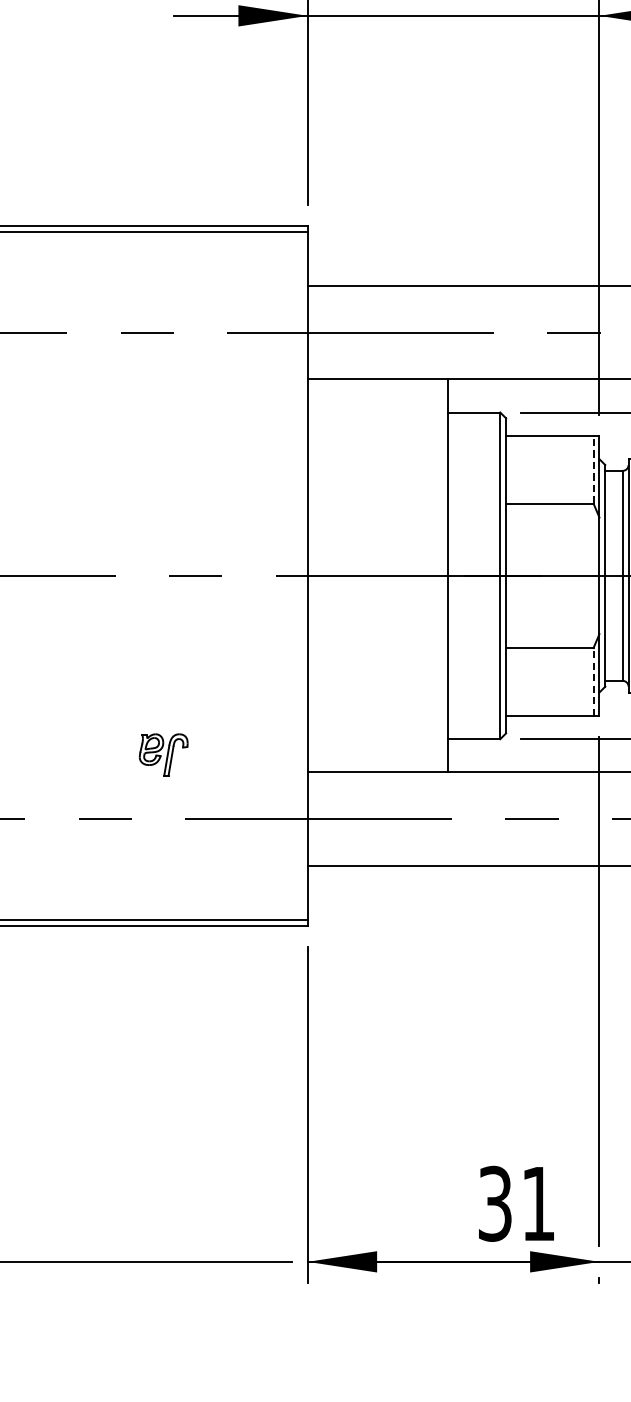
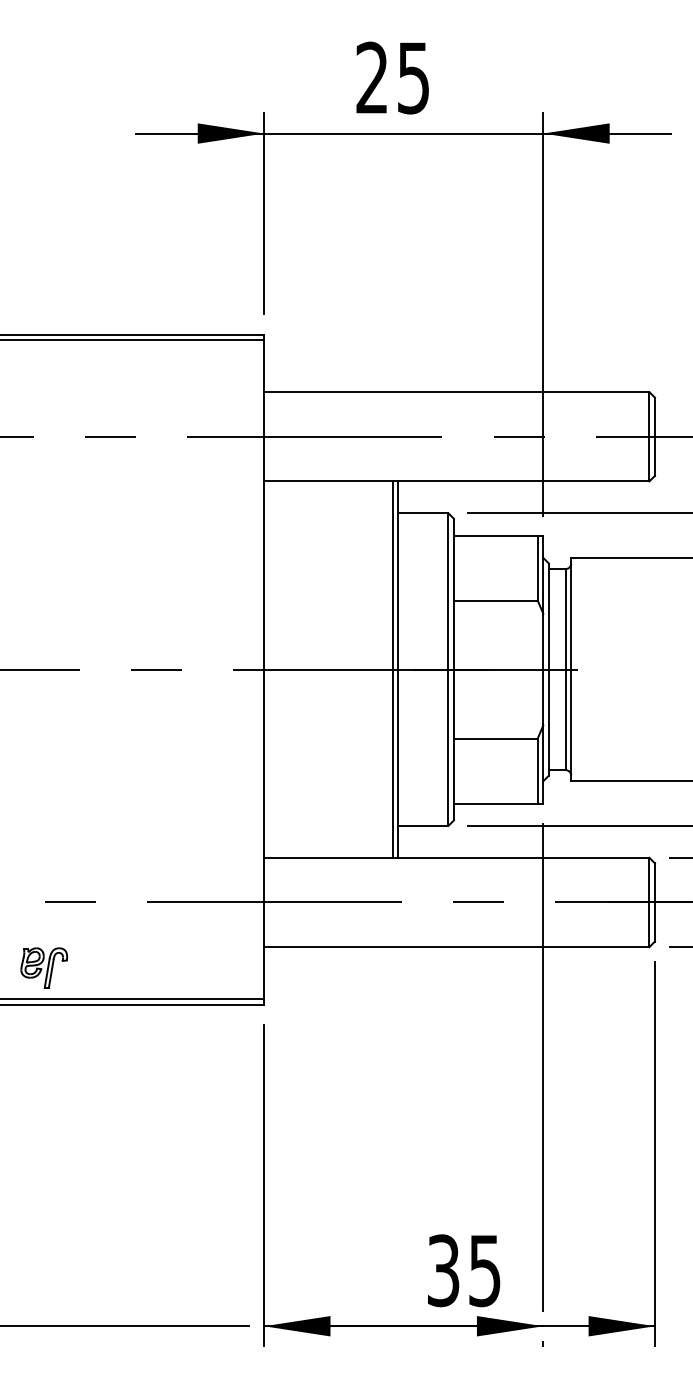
line: (593, 469) -> (537, 567), dashed -> solid
line: (441, 575) -> (392, 669), added
line: (593, 681) -> (537, 770), dashed -> solid
part: (162, 754) -> (43, 967), moved
text: (538, 1204) -> (484, 1271), 31 -> 35

